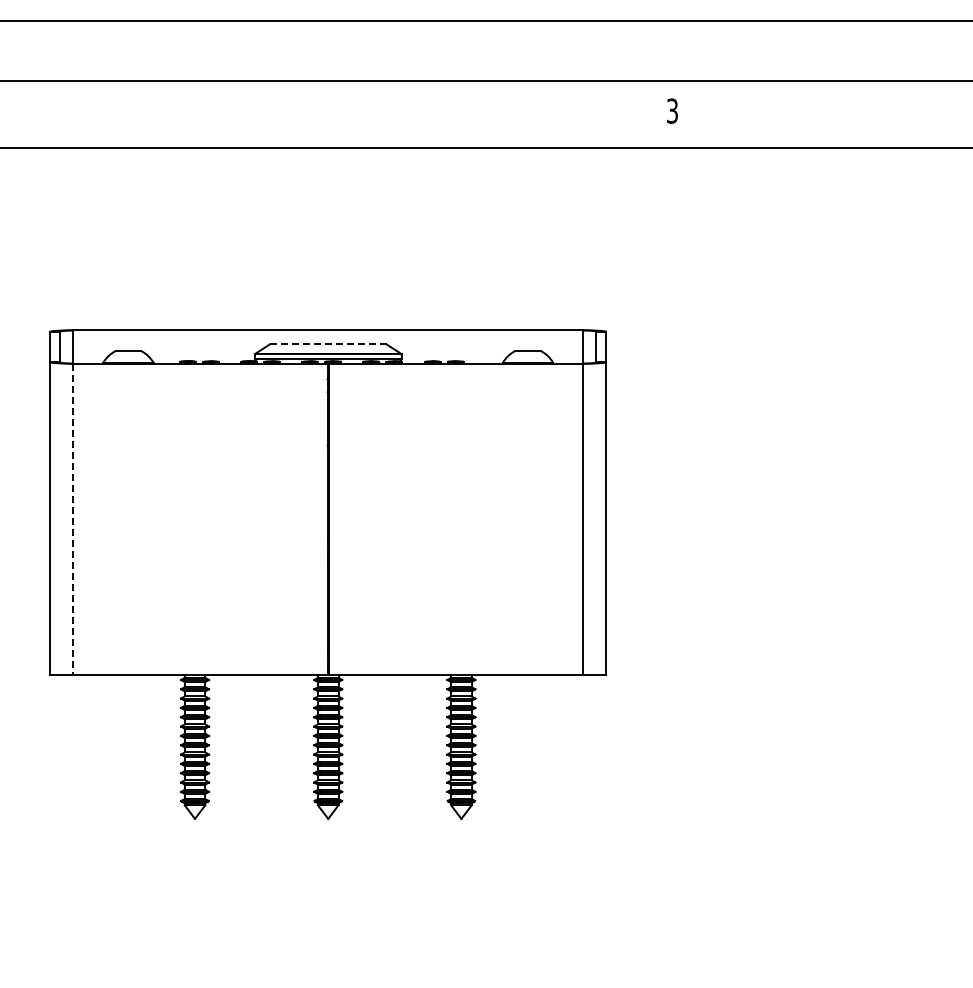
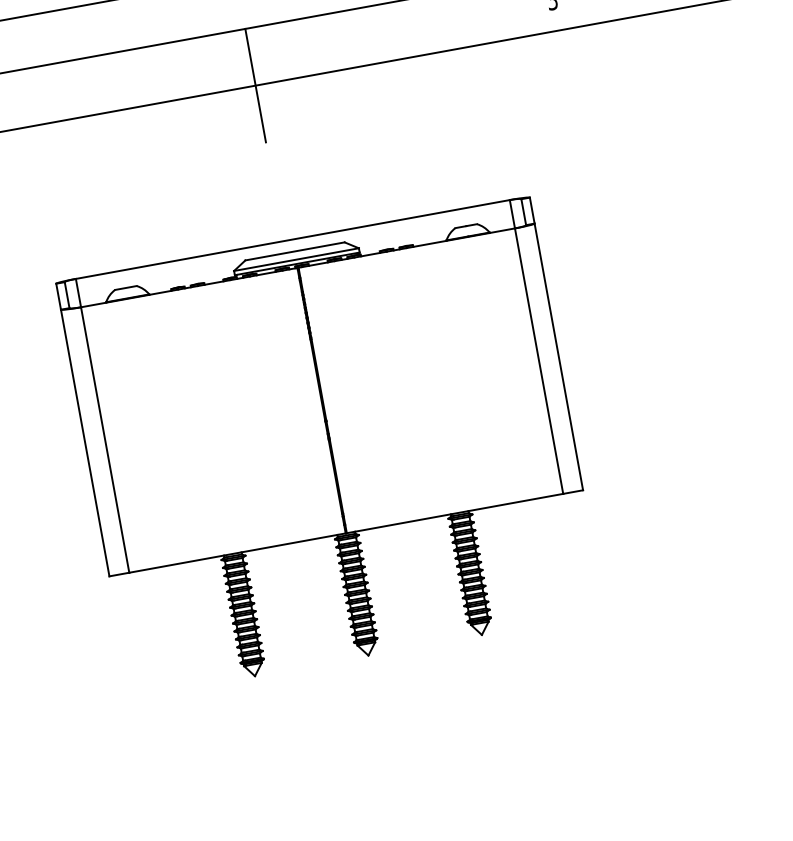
line: (317, 147) -> (255, 85), added
line: (328, 344) -> (295, 251), dashed -> solid
line: (73, 519) -> (105, 439), dashed -> solid

